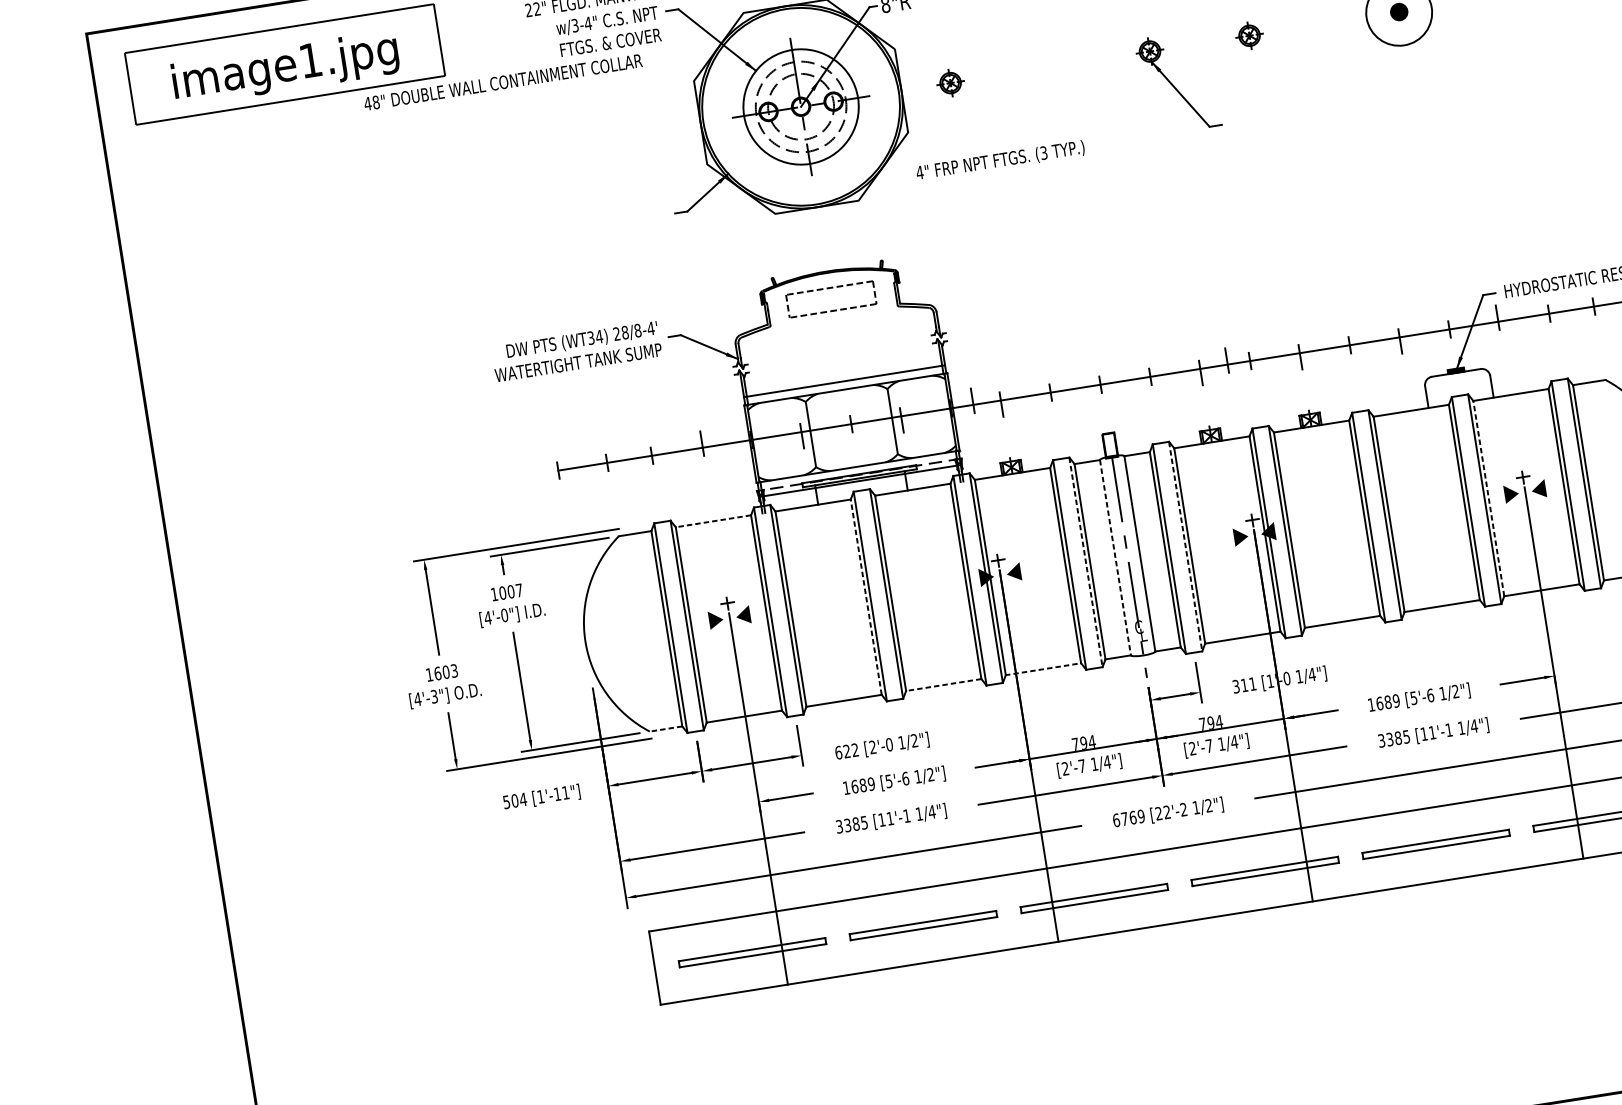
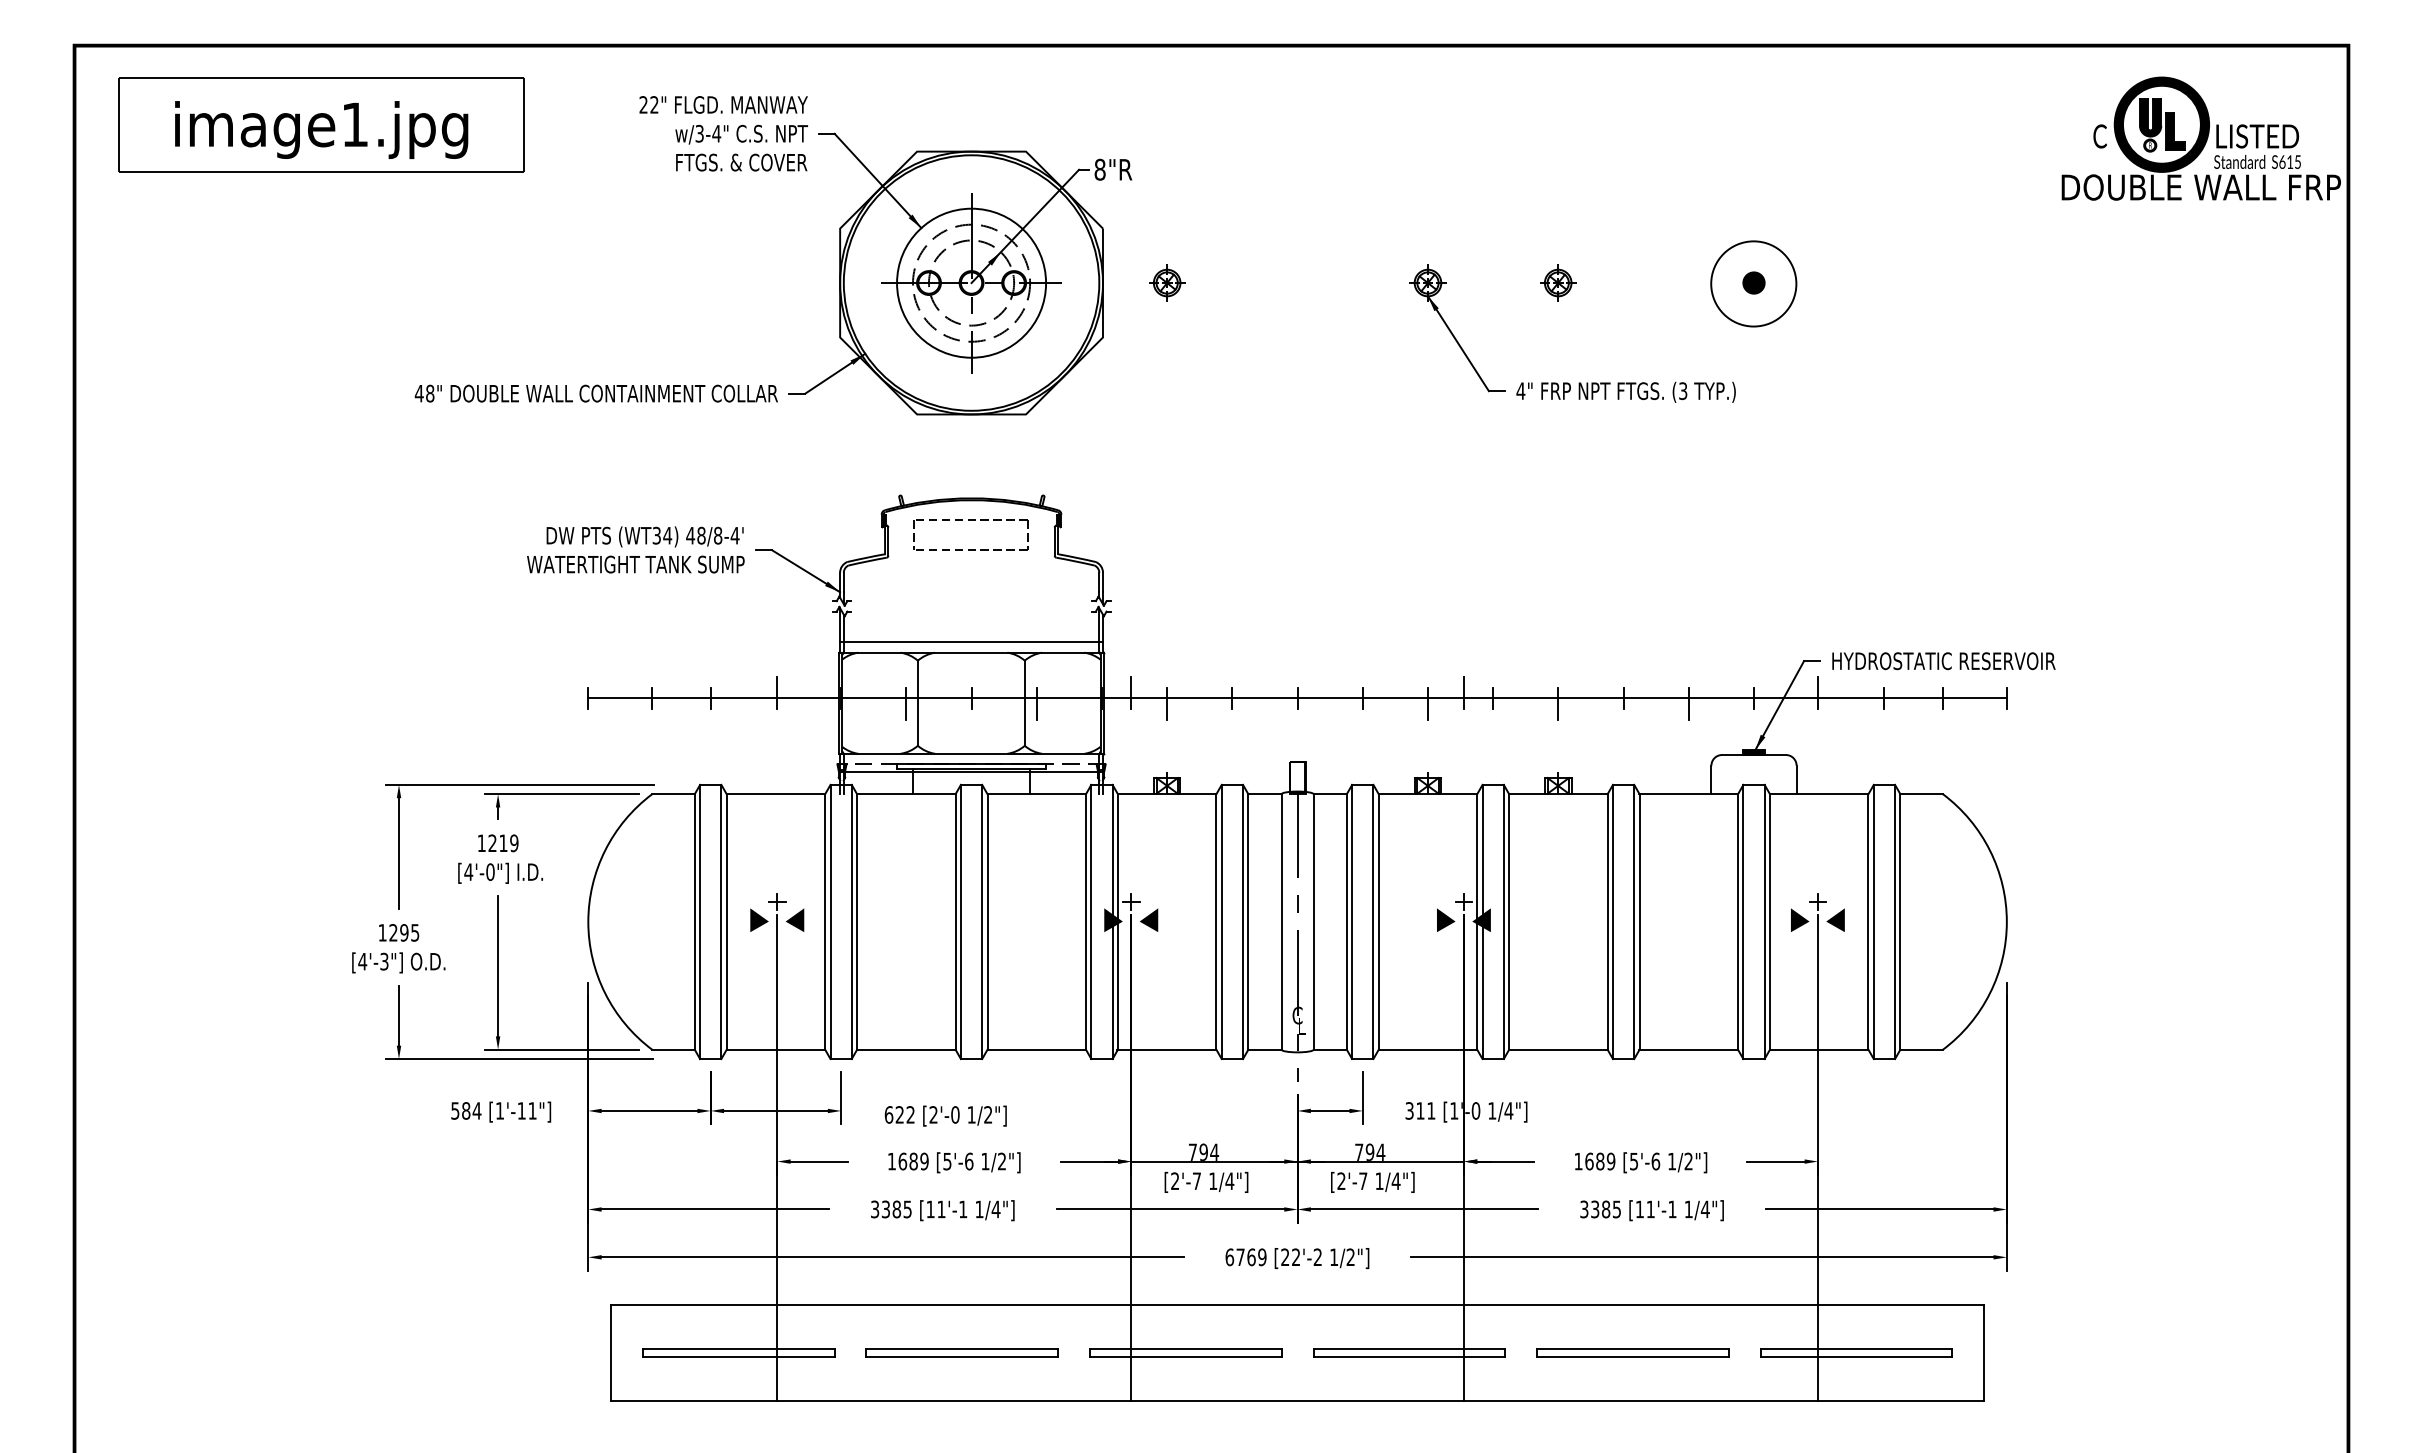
text: (502, 82) -> (595, 393), moved
text: (999, 160) -> (1625, 391), moved
text: (616, 333) -> (690, 535), 28/8-4' -> 48/8-4'
line: (1488, 498) -> (1769, 921), dashed -> solid
line: (713, 521) -> (775, 794), dashed -> solid
line: (1185, 547) -> (1373, 922), dashed -> solid
line: (1115, 557) -> (1281, 921), dashed -> solid
line: (1086, 562) -> (1243, 922), dashed -> solid
text: (511, 591) -> (503, 843), 1007 -> 1219
line: (866, 596) -> (955, 921), dashed -> solid
line: (1042, 669) -> (1166, 1049), dashed -> solid
text: (446, 671) -> (404, 932), 1603 -> 1295
line: (943, 684) -> (1036, 1049), dashed -> solid
line: (665, 728) -> (672, 1049), dashed -> solid
text: (515, 800) -> (466, 1110), 504 -> 584

